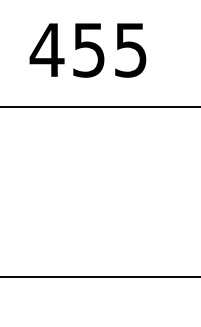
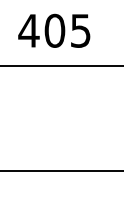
text: (88, 49) -> (54, 30), 455 -> 405

